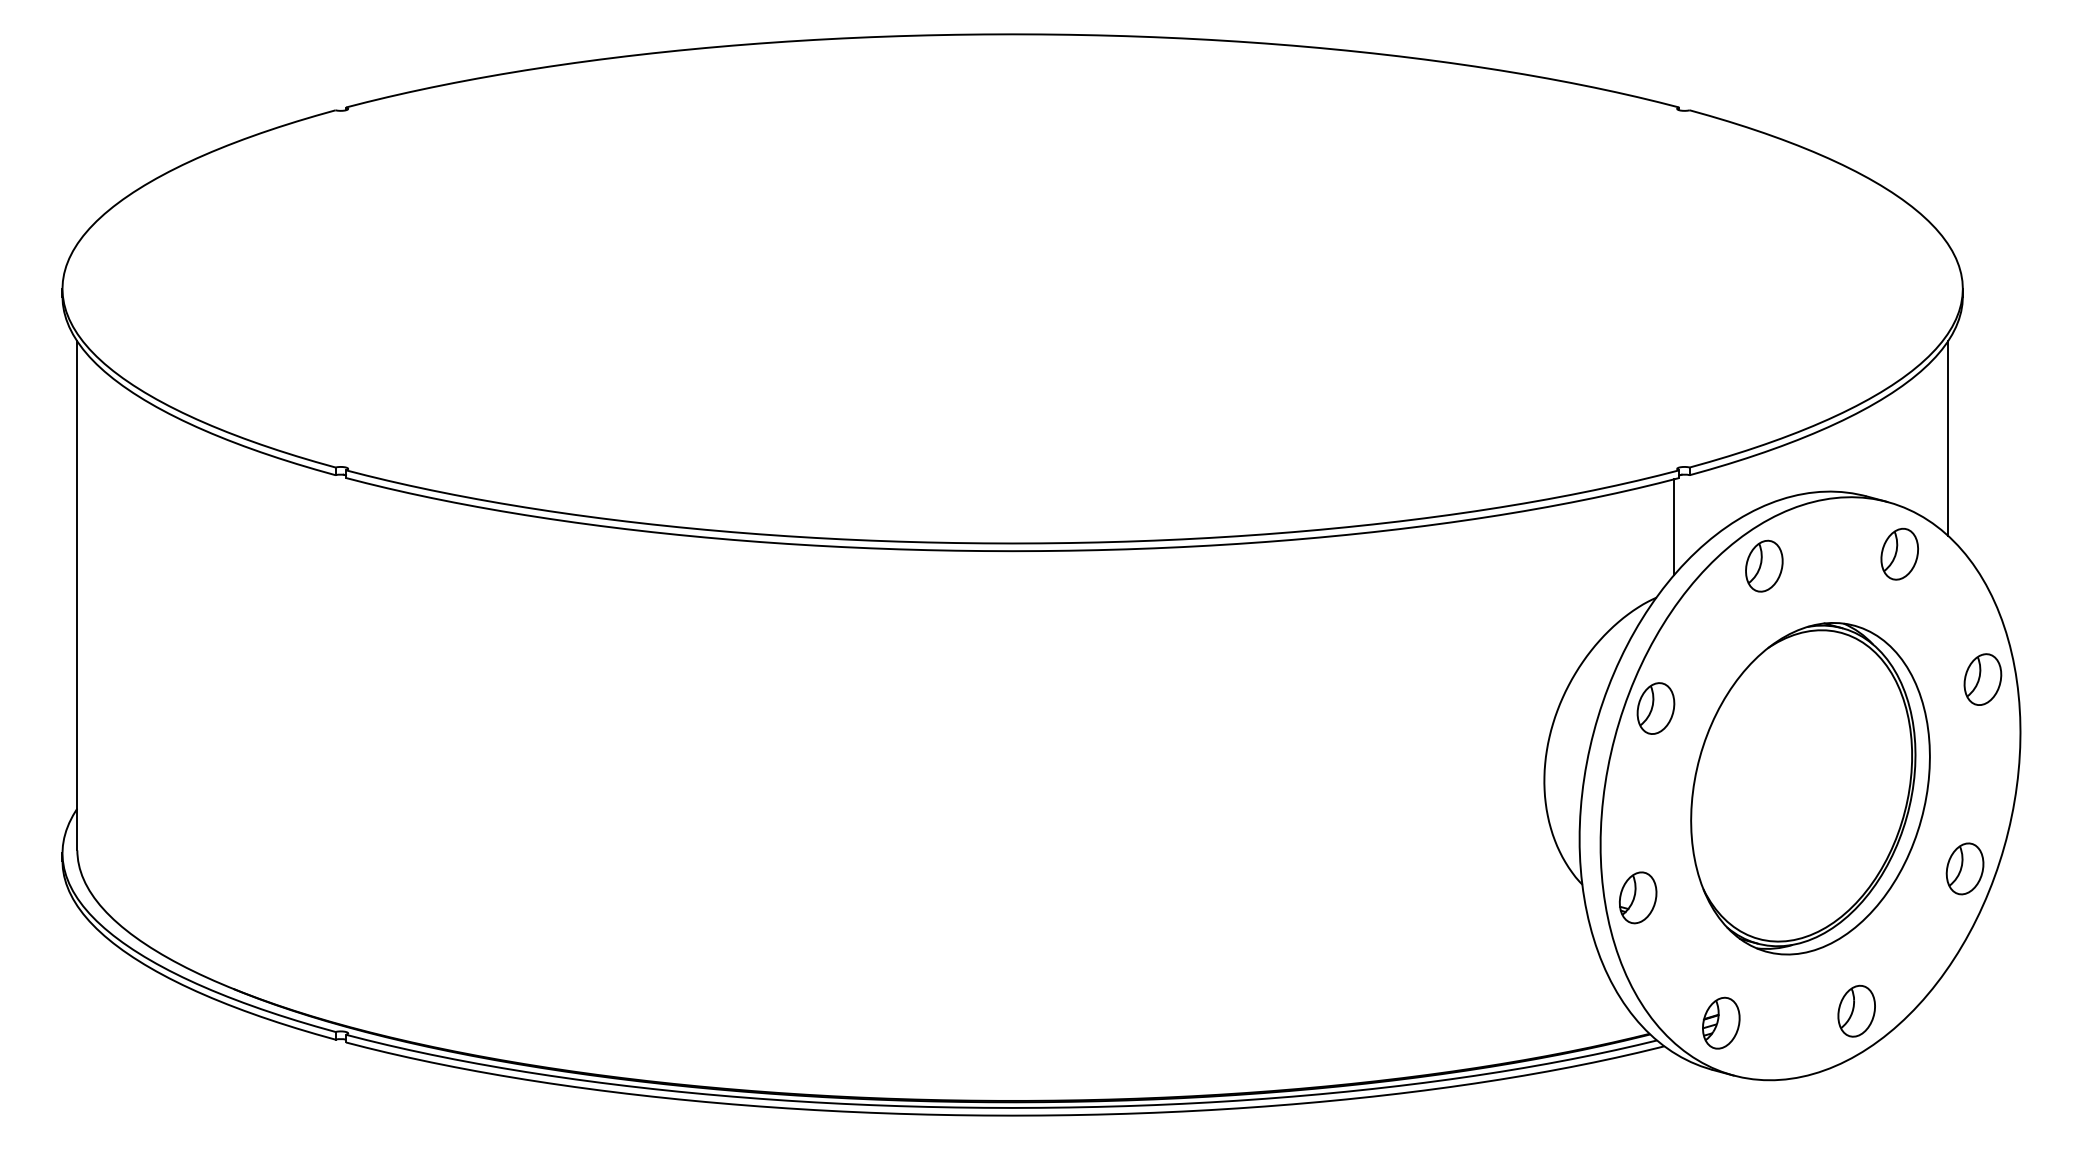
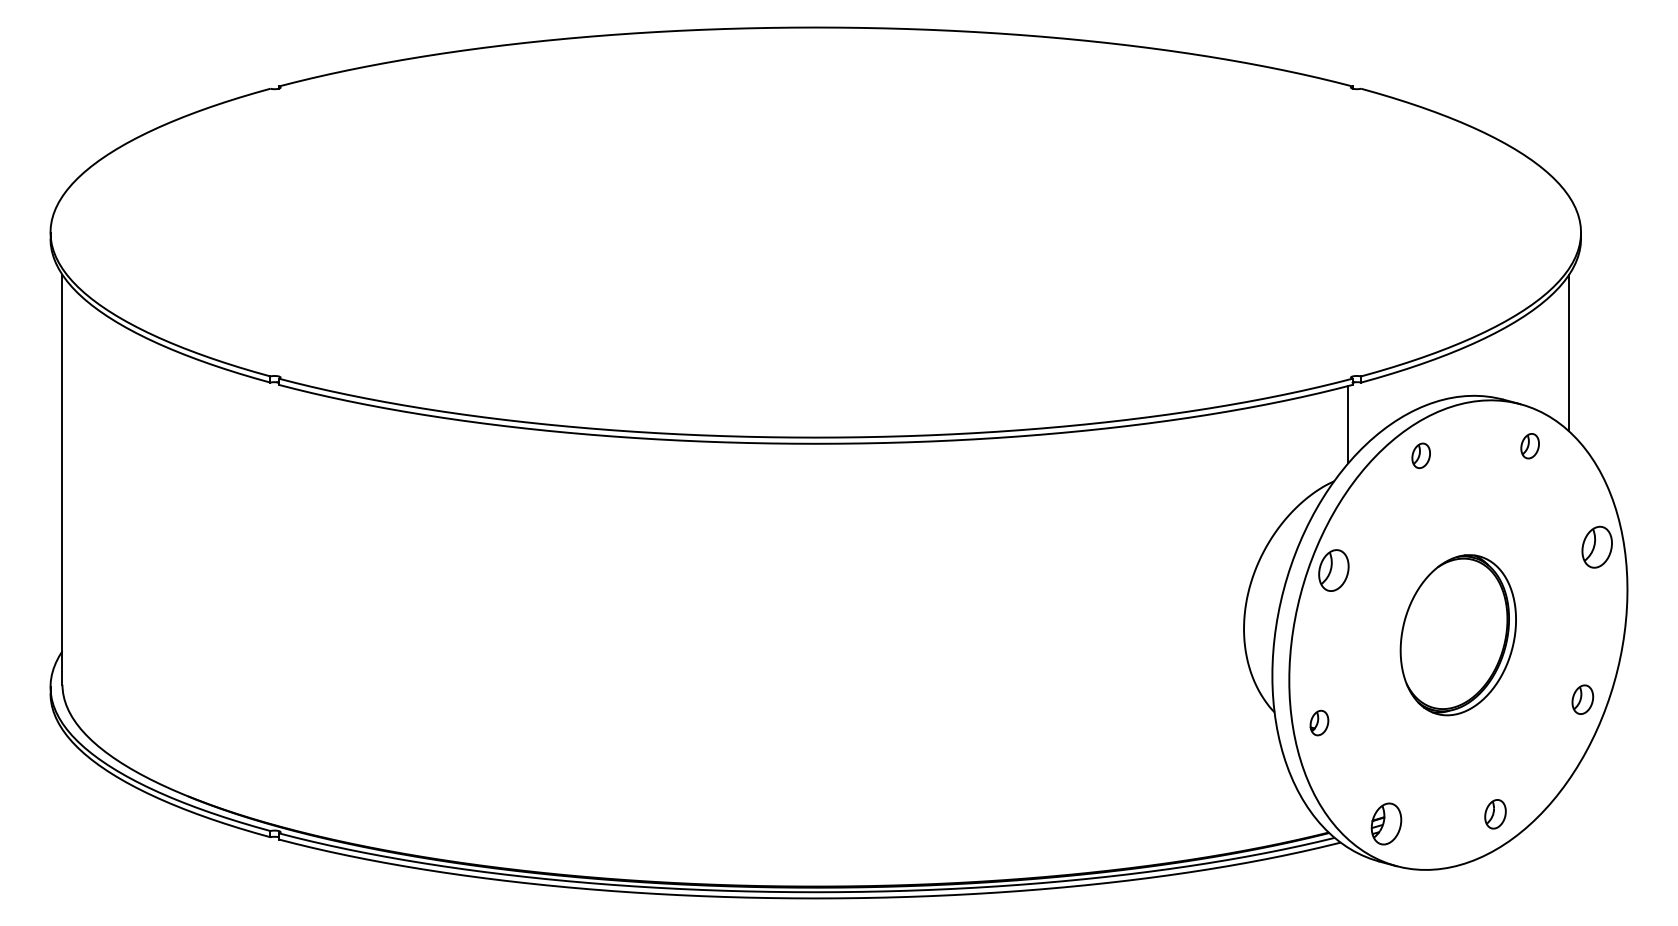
part: (1899, 553) -> (1530, 445), size x0.6
part: (1764, 565) -> (1421, 455), size x0.6
part: (1810, 788) -> (1458, 634), size x0.6
part: (1964, 868) -> (1582, 699), size x0.7
part: (1637, 897) -> (1319, 722), size x0.6
part: (1856, 1010) -> (1495, 813), size x0.7

